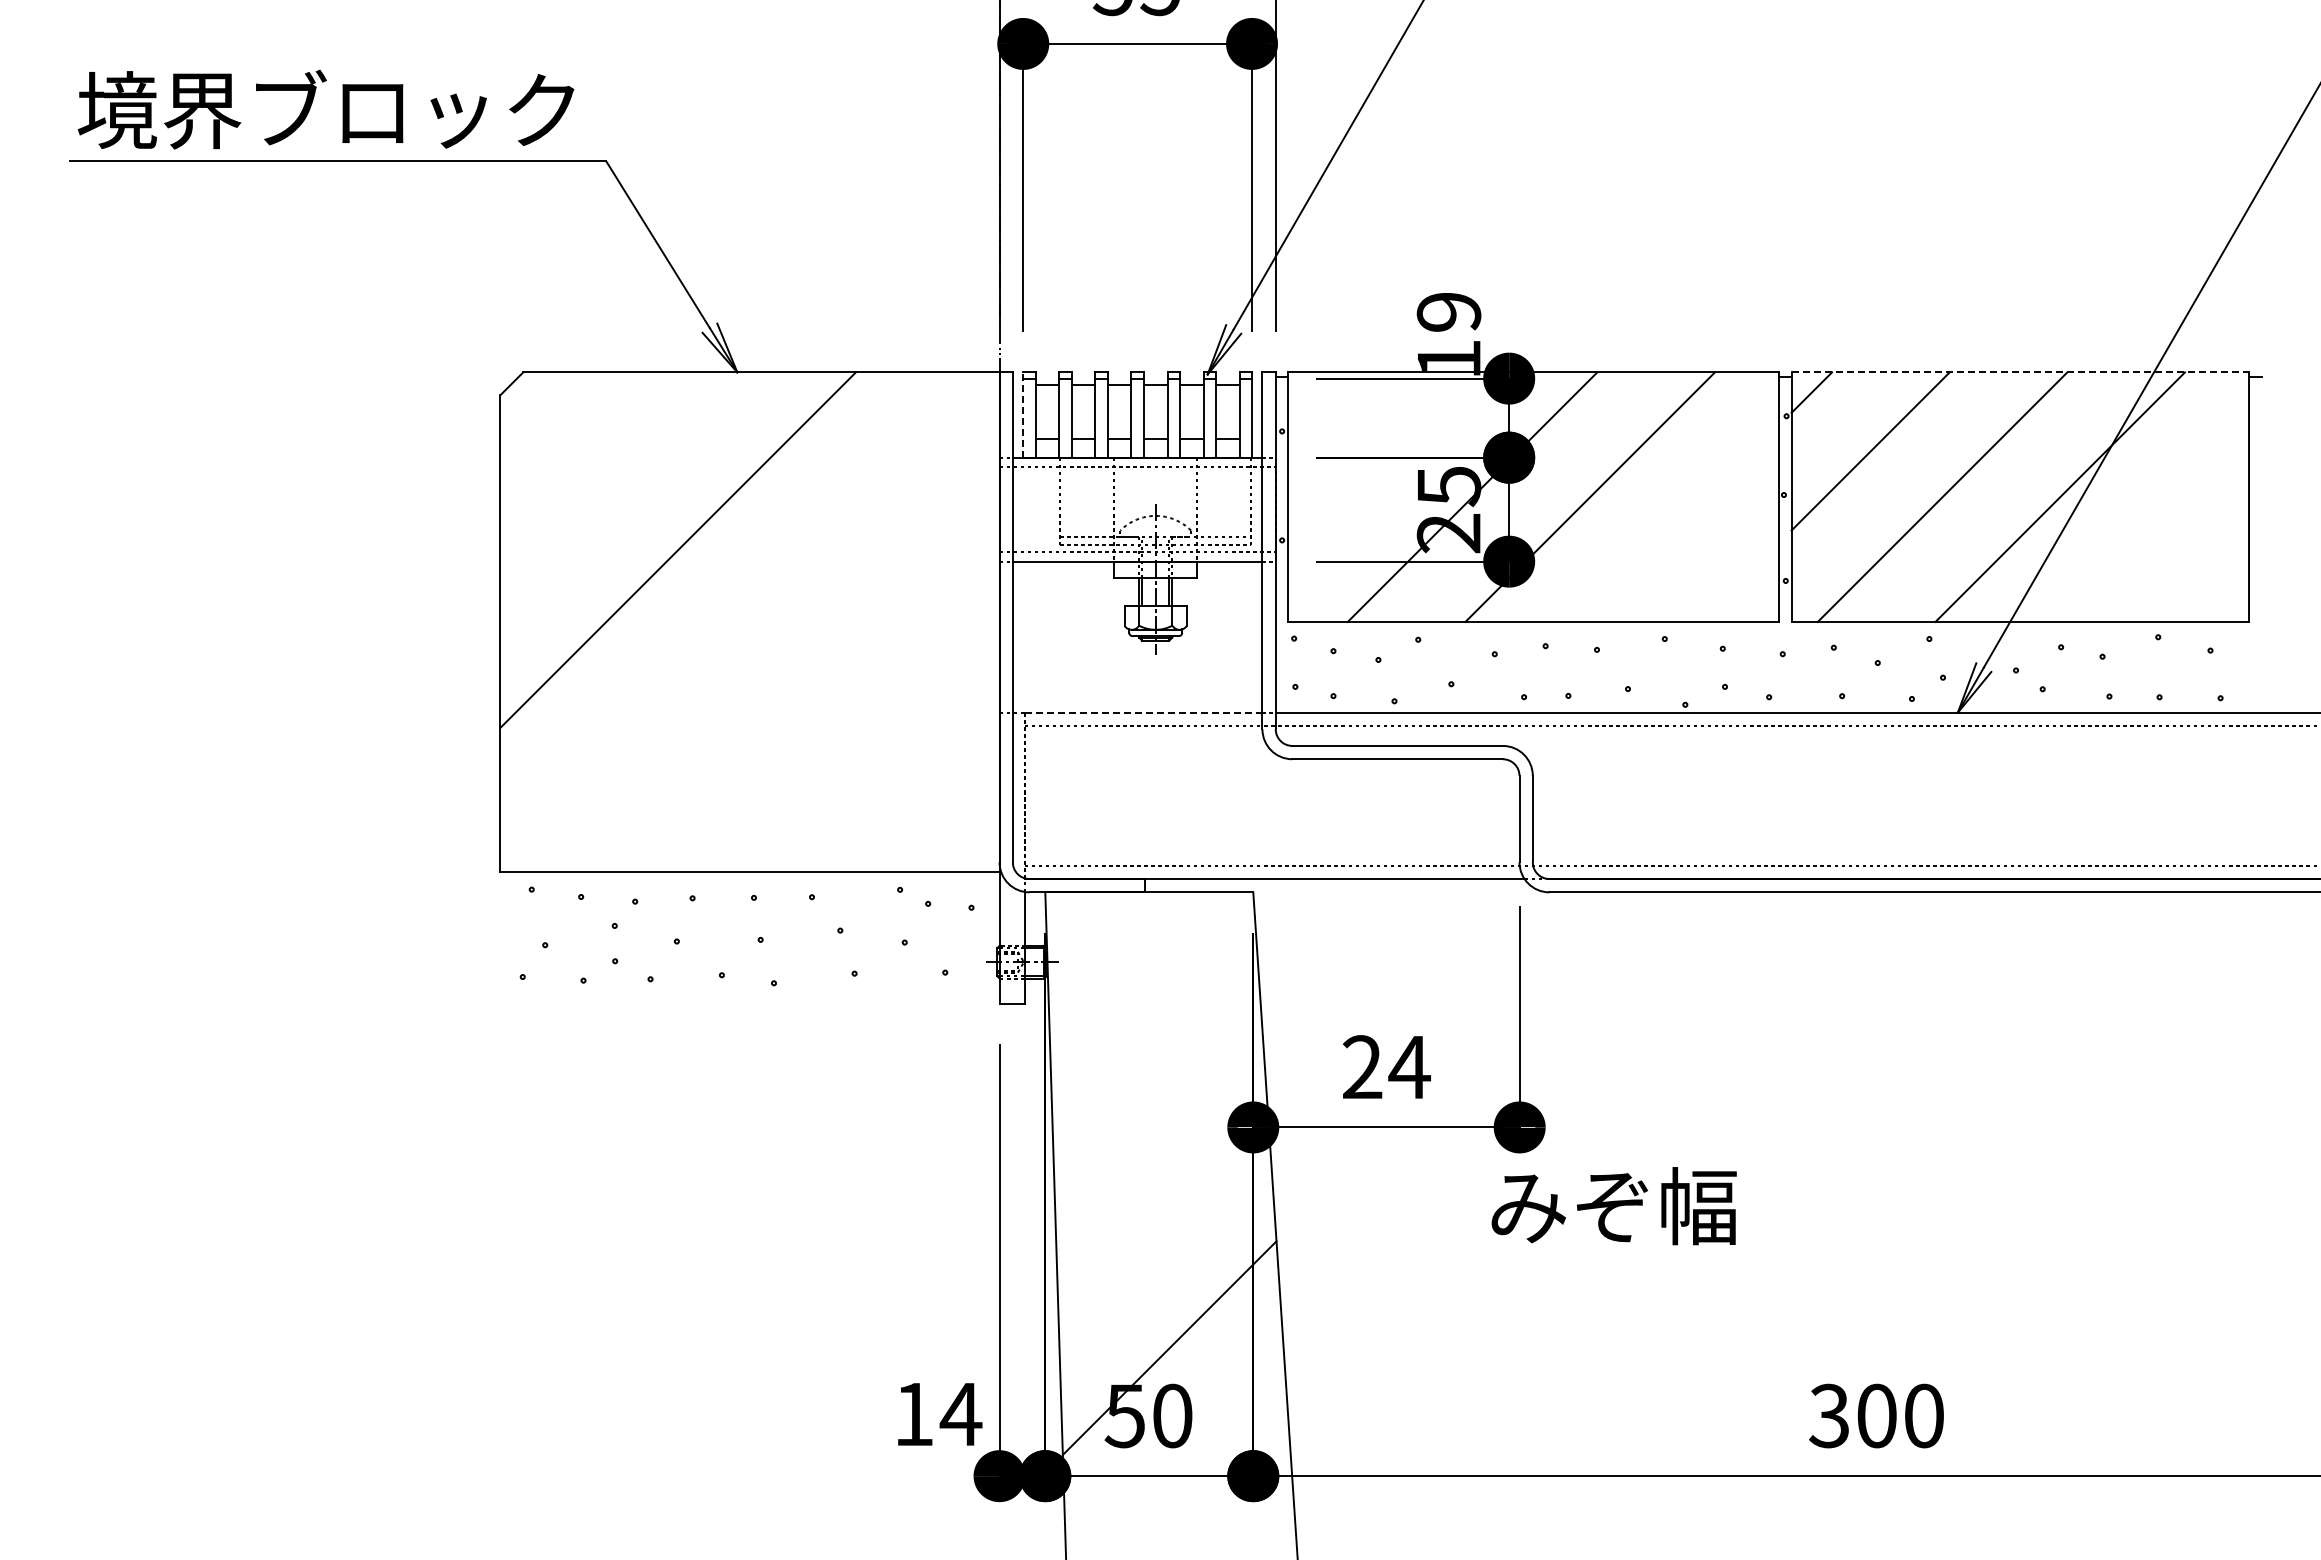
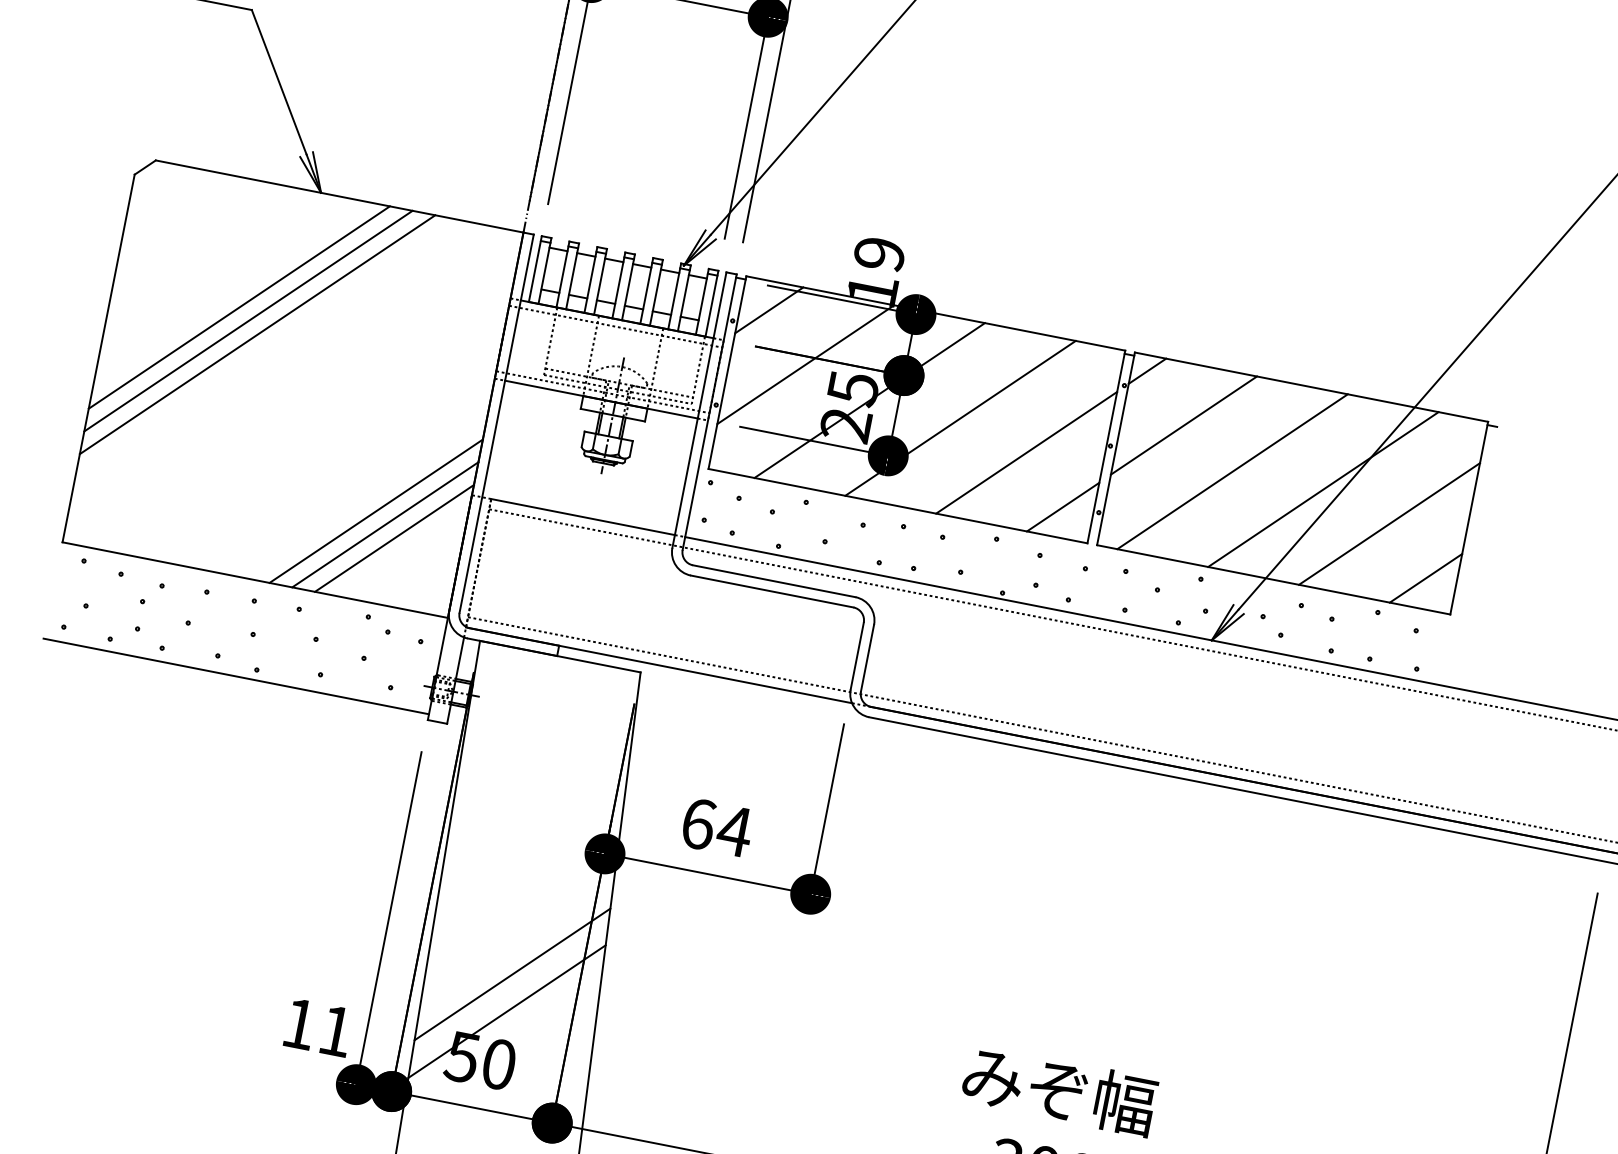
line: (2020, 372) -> (1311, 387), dashed -> solid
line: (1325, 409) -> (769, 310), added
line: (1023, 415) -> (535, 269), dashed -> solid
line: (1383, 467) -> (805, 364), added
line: (1681, 523) -> (1027, 452), added
line: (2151, 523) -> (1389, 523), added
line: (663, 535) -> (239, 307), added
line: (692, 564) -> (257, 334), added
line: (1739, 582) -> (1062, 506), added
line: (2209, 582) -> (1425, 578), added
line: (1143, 712) -> (583, 516), dashed -> solid
line: (883, 755) -> (375, 510), added
line: (898, 770) -> (385, 524), added
line: (913, 785) -> (394, 538), added
line: (749, 996) -> (235, 676), added
text: (1362, 1067) -> (698, 824), 24 -> 64
text: (1613, 1206) -> (1059, 1090), moved
line: (1167, 1300) -> (512, 974), added
text: (960, 1414) -> (335, 1031), 14 -> 11

